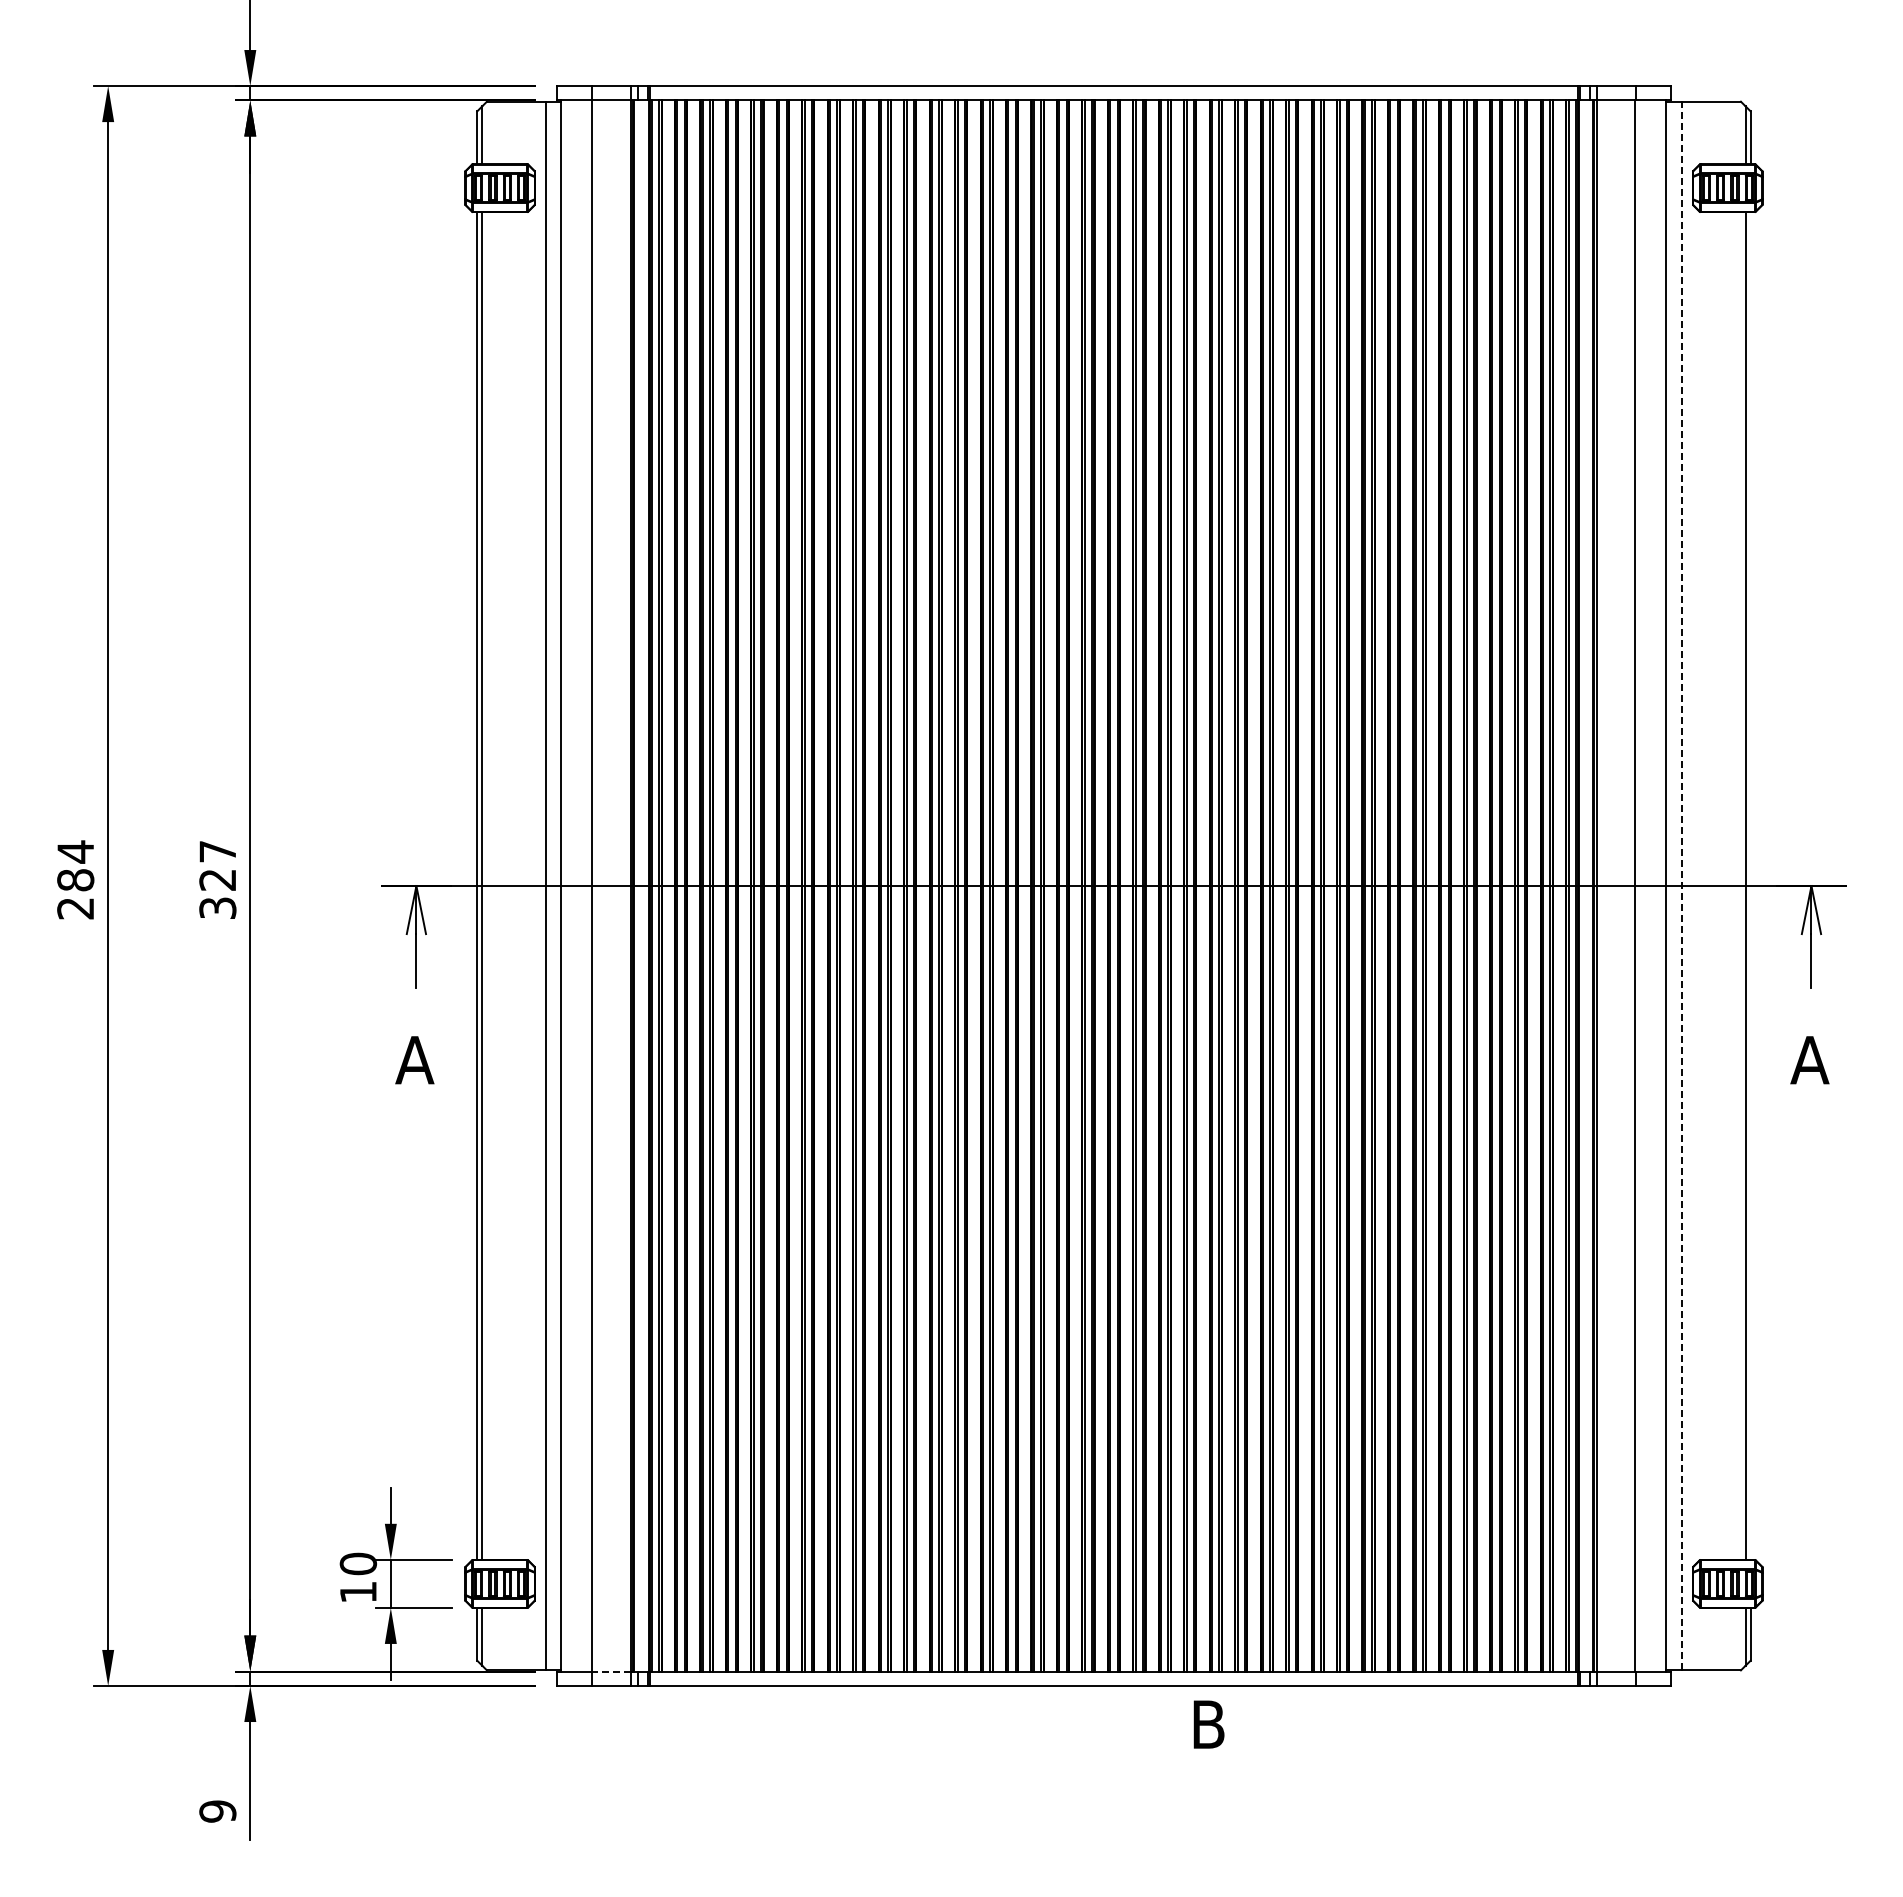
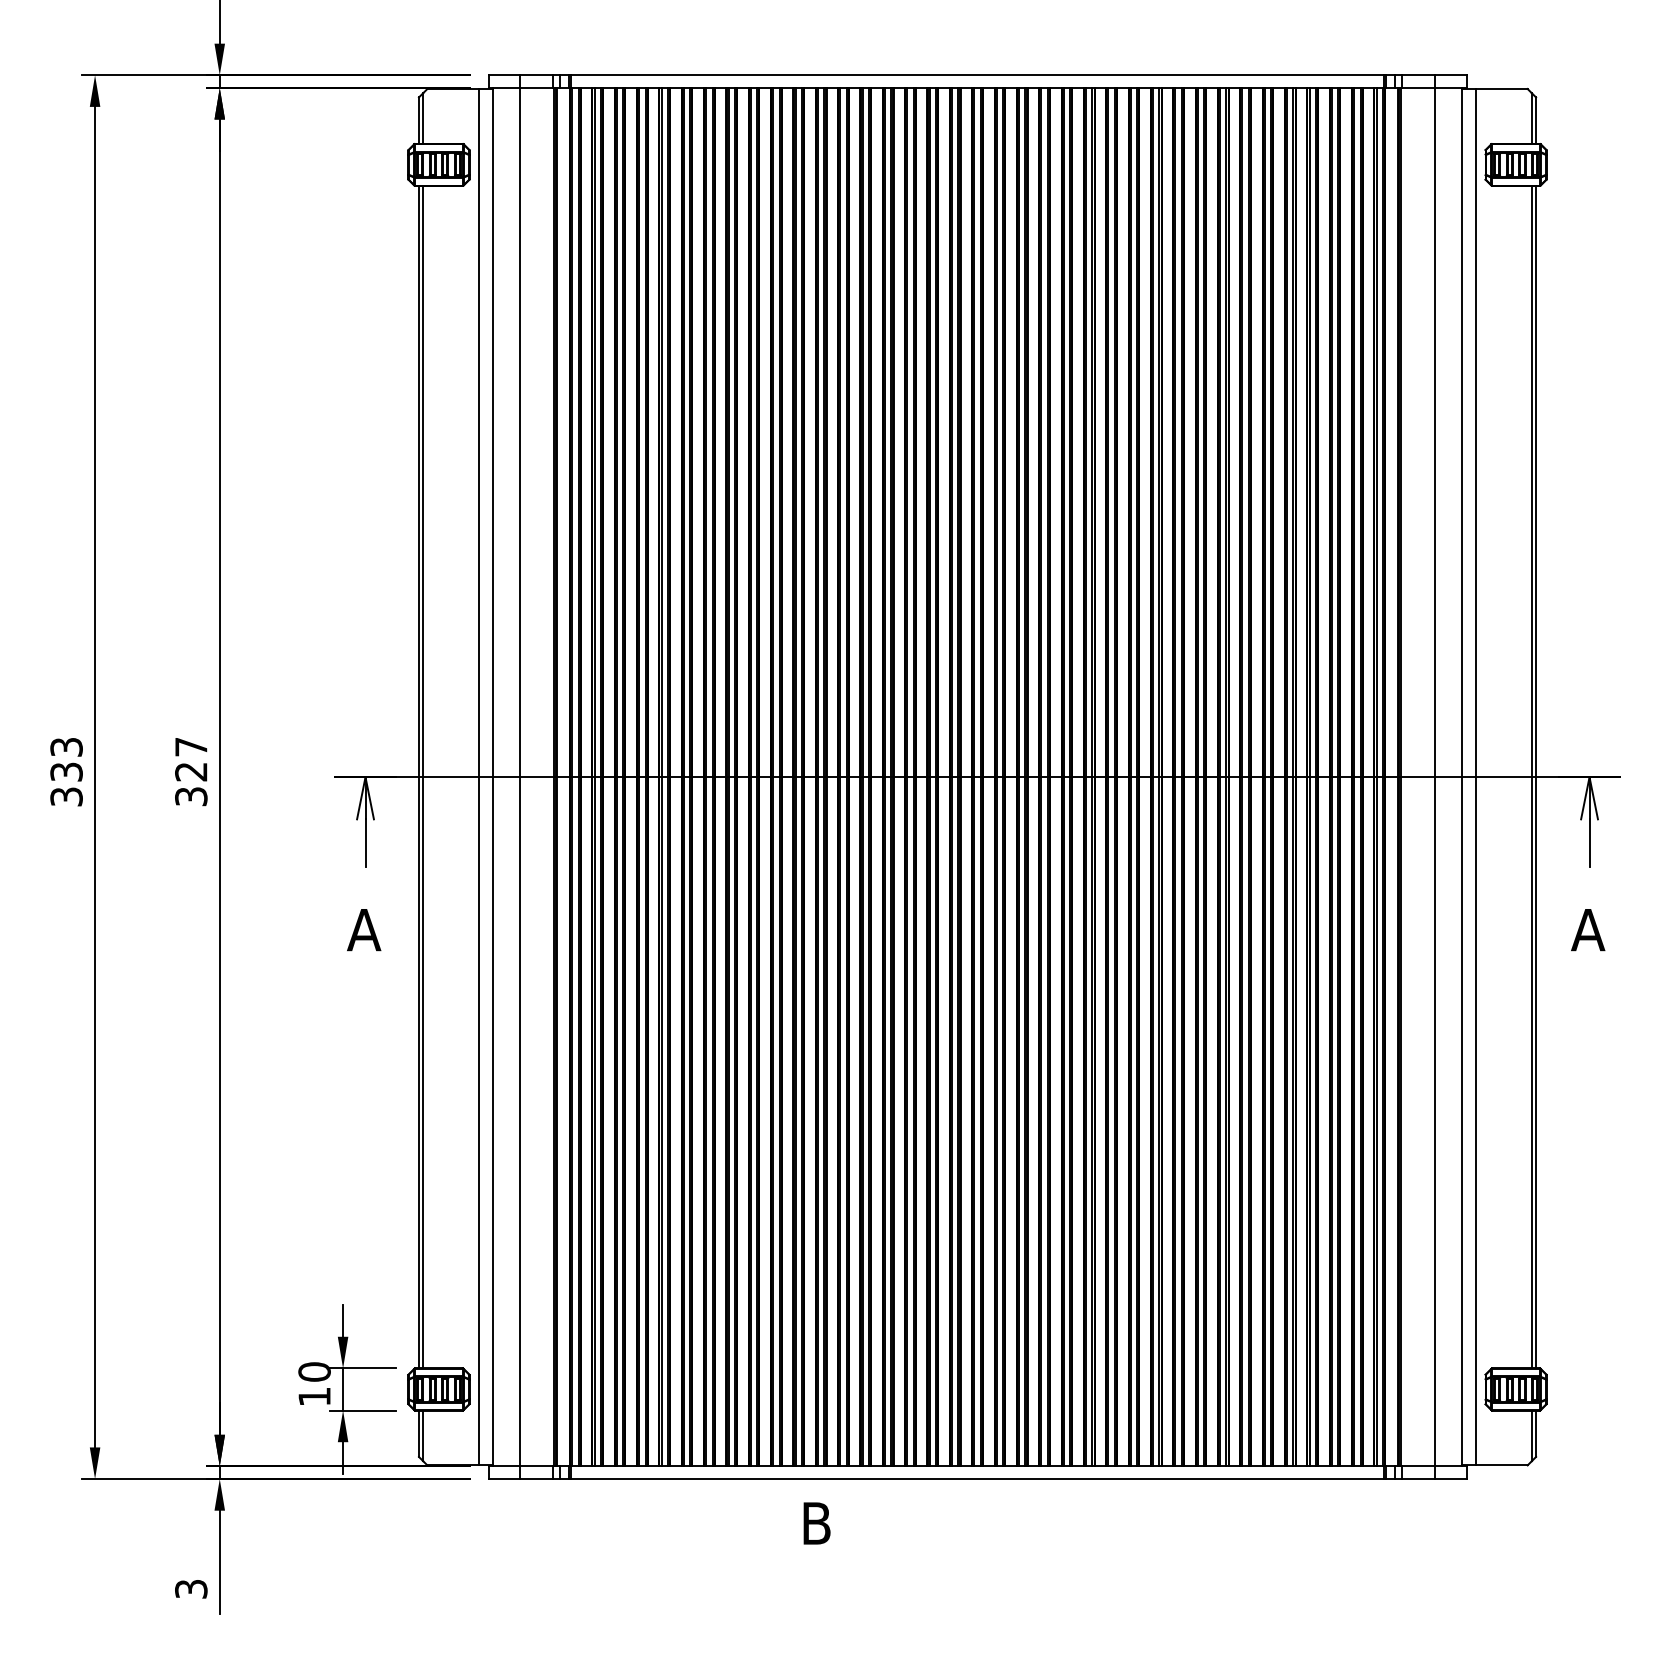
text: (75, 879) -> (66, 771), 284 -> 333
line: (1681, 885) -> (1475, 776), dashed -> solid
line: (1750, 885) -> (1536, 776), added
line: (610, 1671) -> (535, 1466), dashed -> solid
text: (1208, 1724) -> (816, 1523), moved
text: (217, 1811) -> (190, 1589), 9 -> 3

